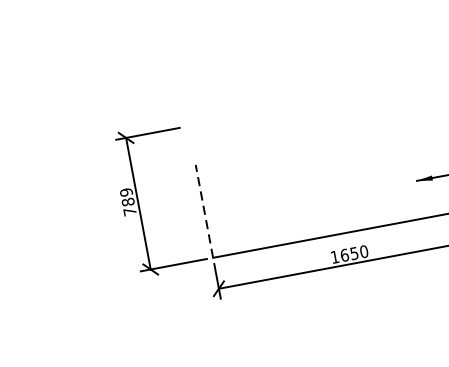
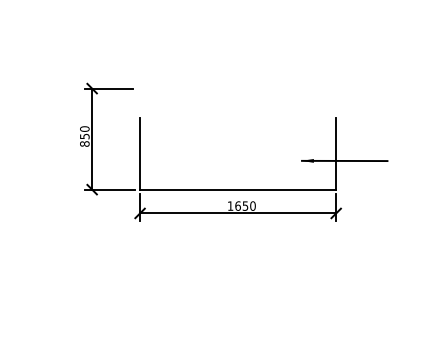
text: (127, 202) -> (84, 136), 789 -> 850
line: (205, 211) -> (140, 154), dashed -> solid

